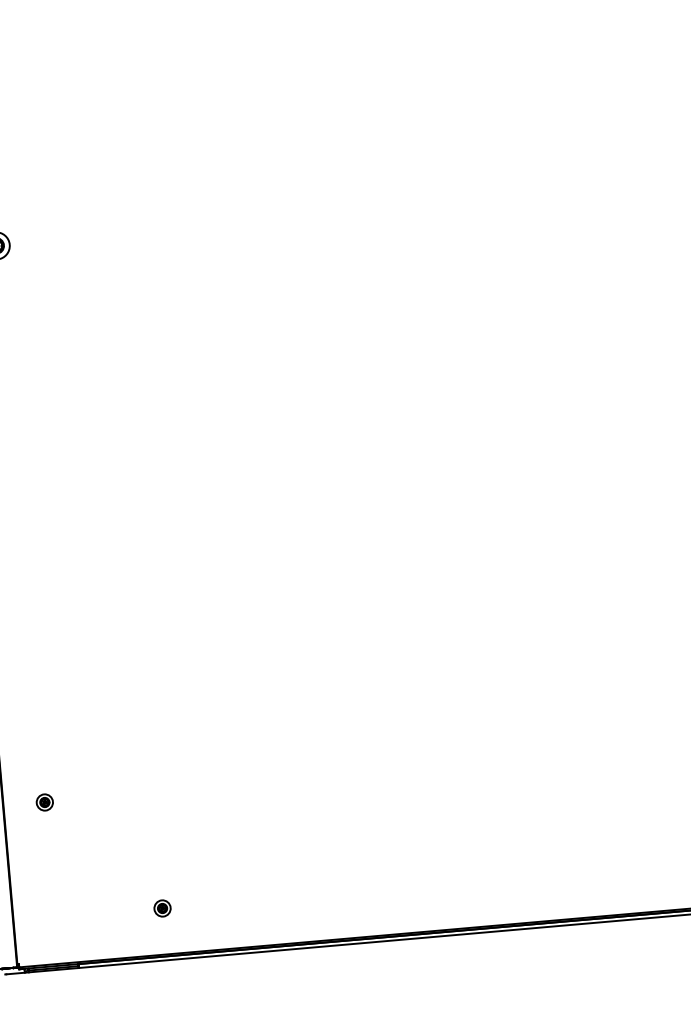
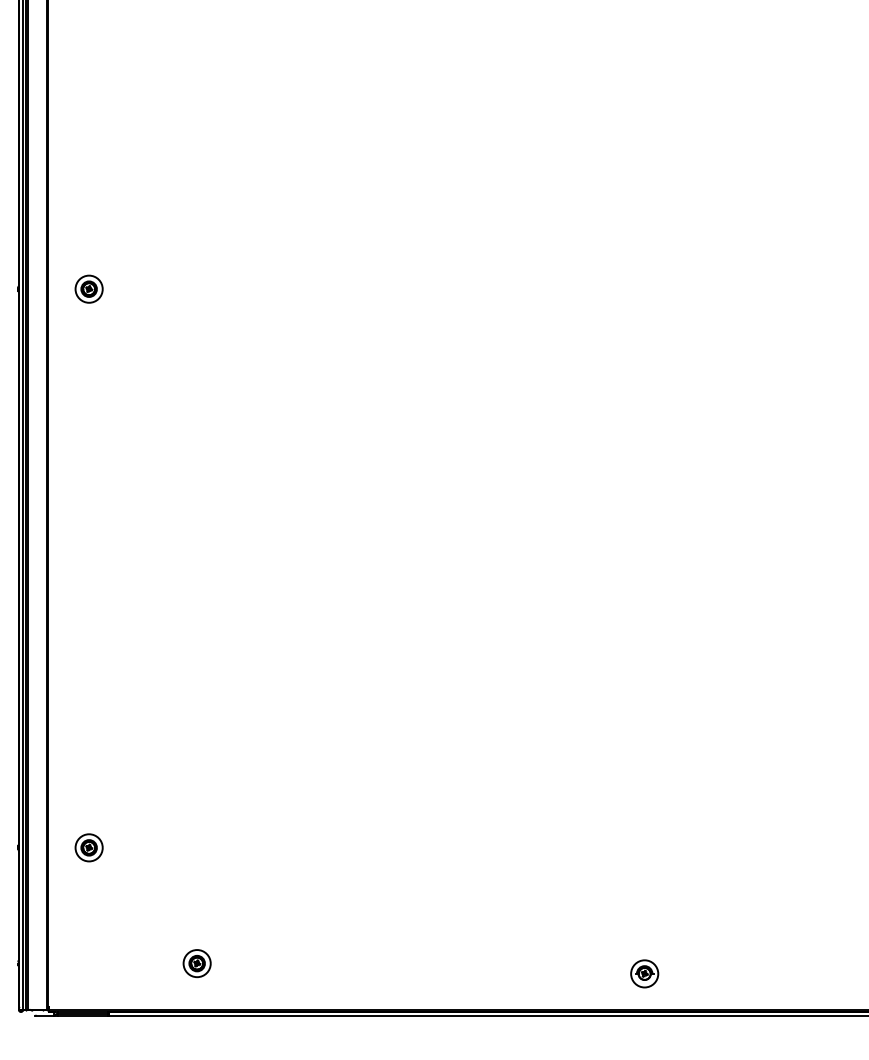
part: (44, 802) -> (88, 847), size x1.67
part: (609, 879) -> (644, 973), added
part: (161, 908) -> (196, 963), size x1.67

